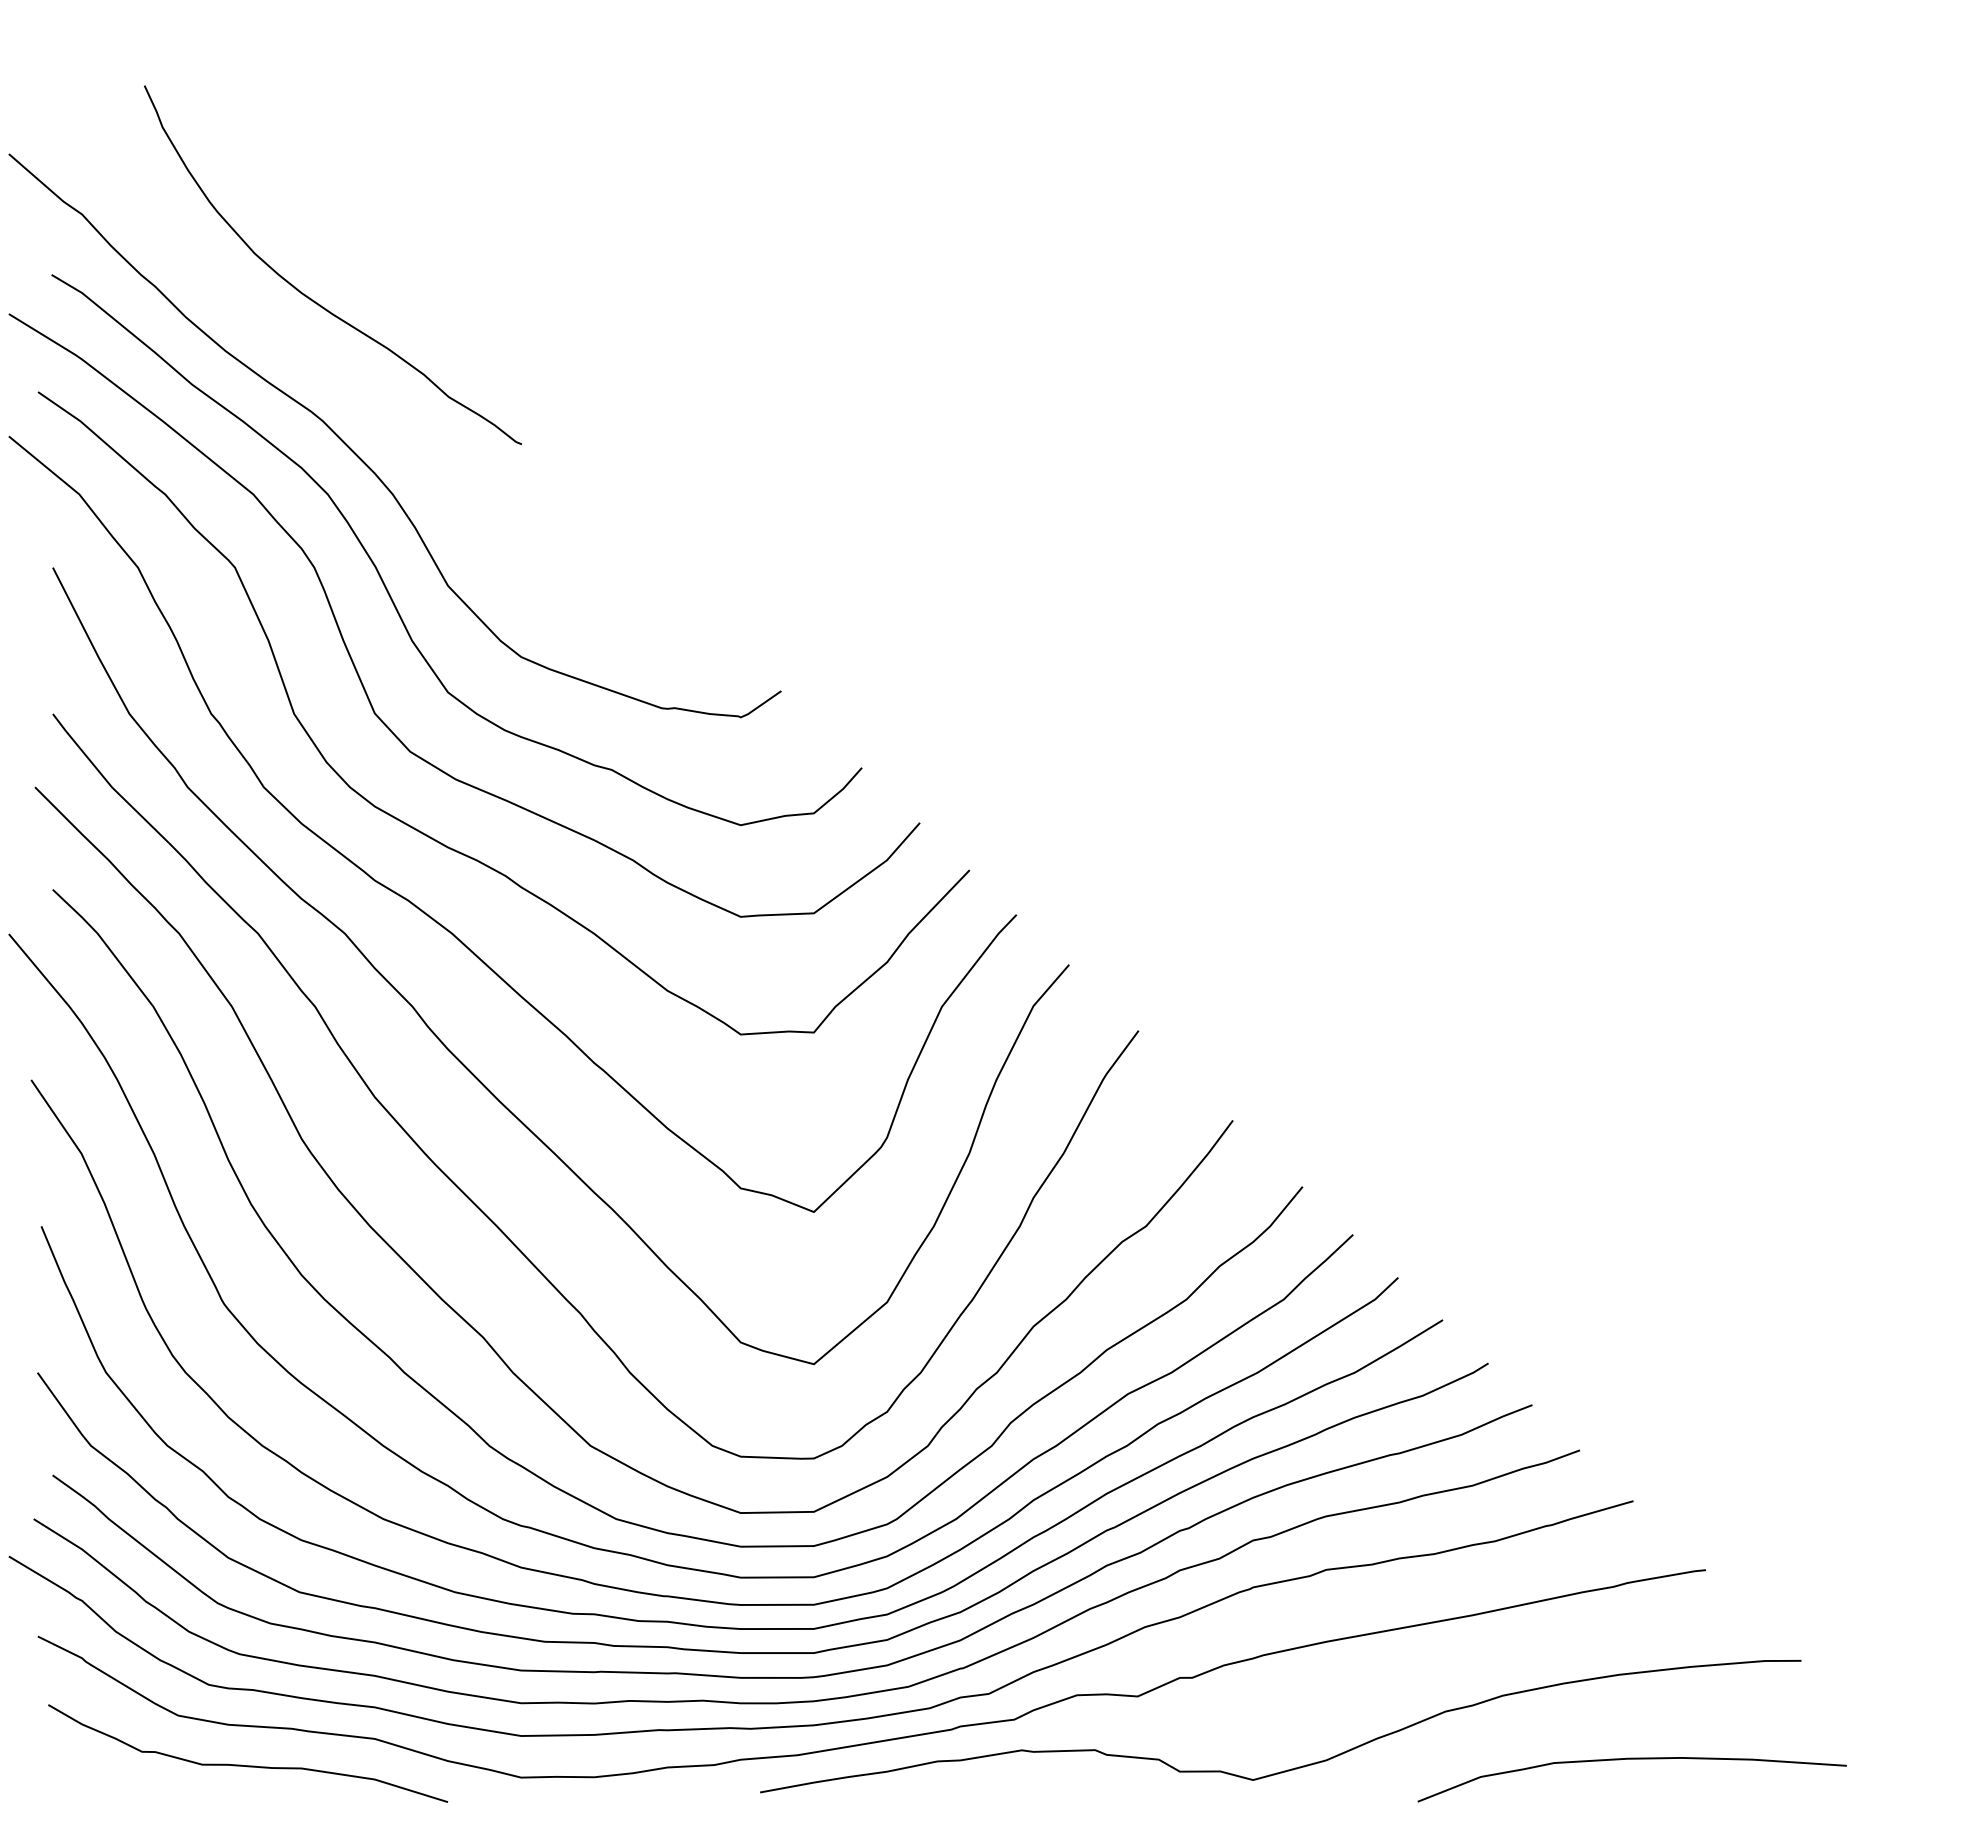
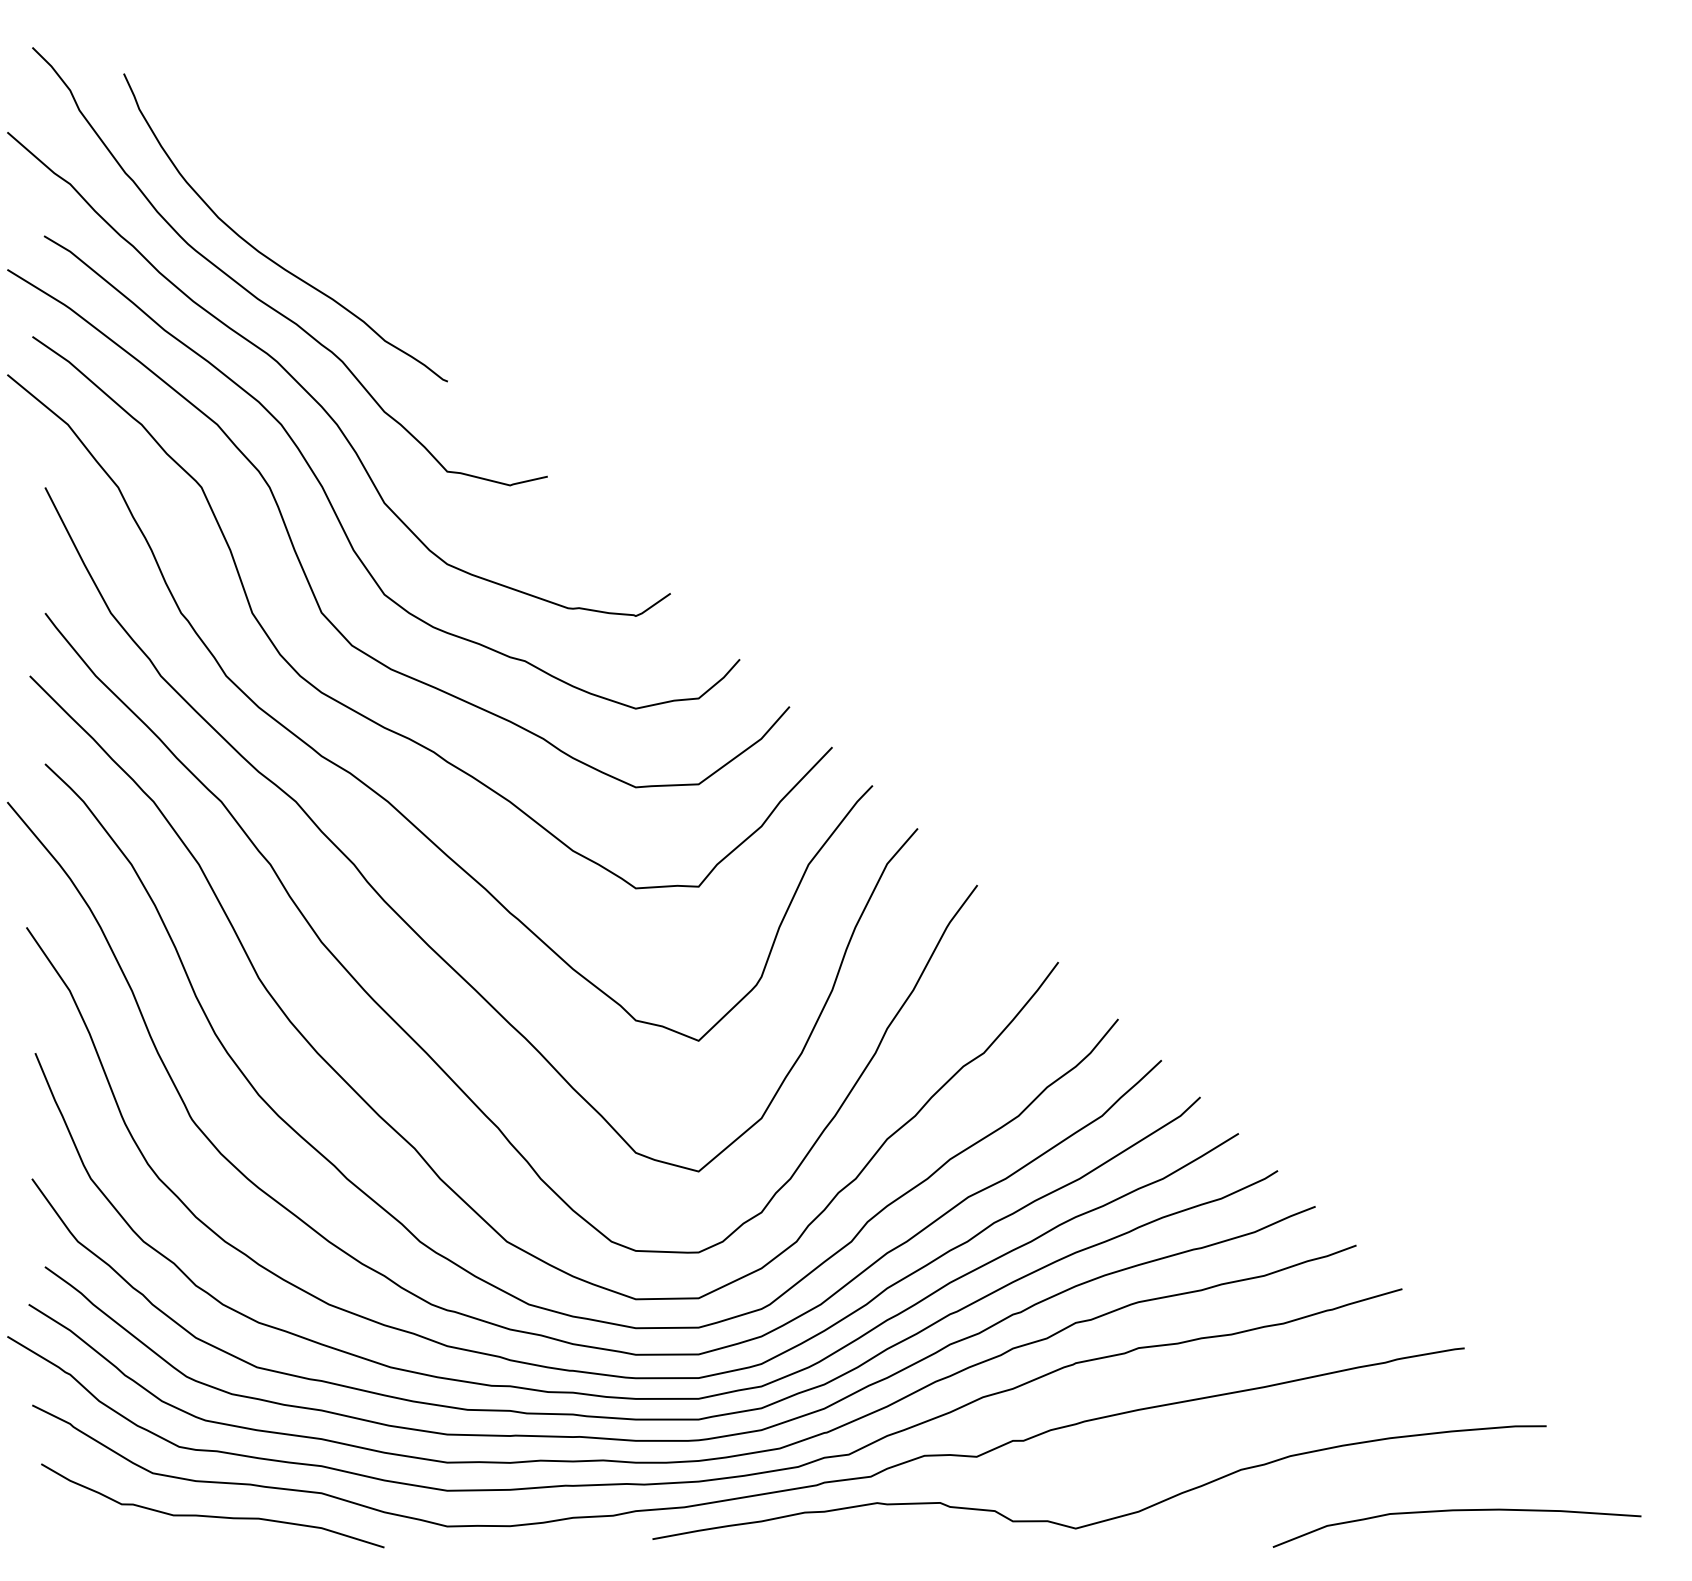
curve: (309, 352) -> (265, 302), added
curve: (1631, 1759) -> (1456, 1510), moved

